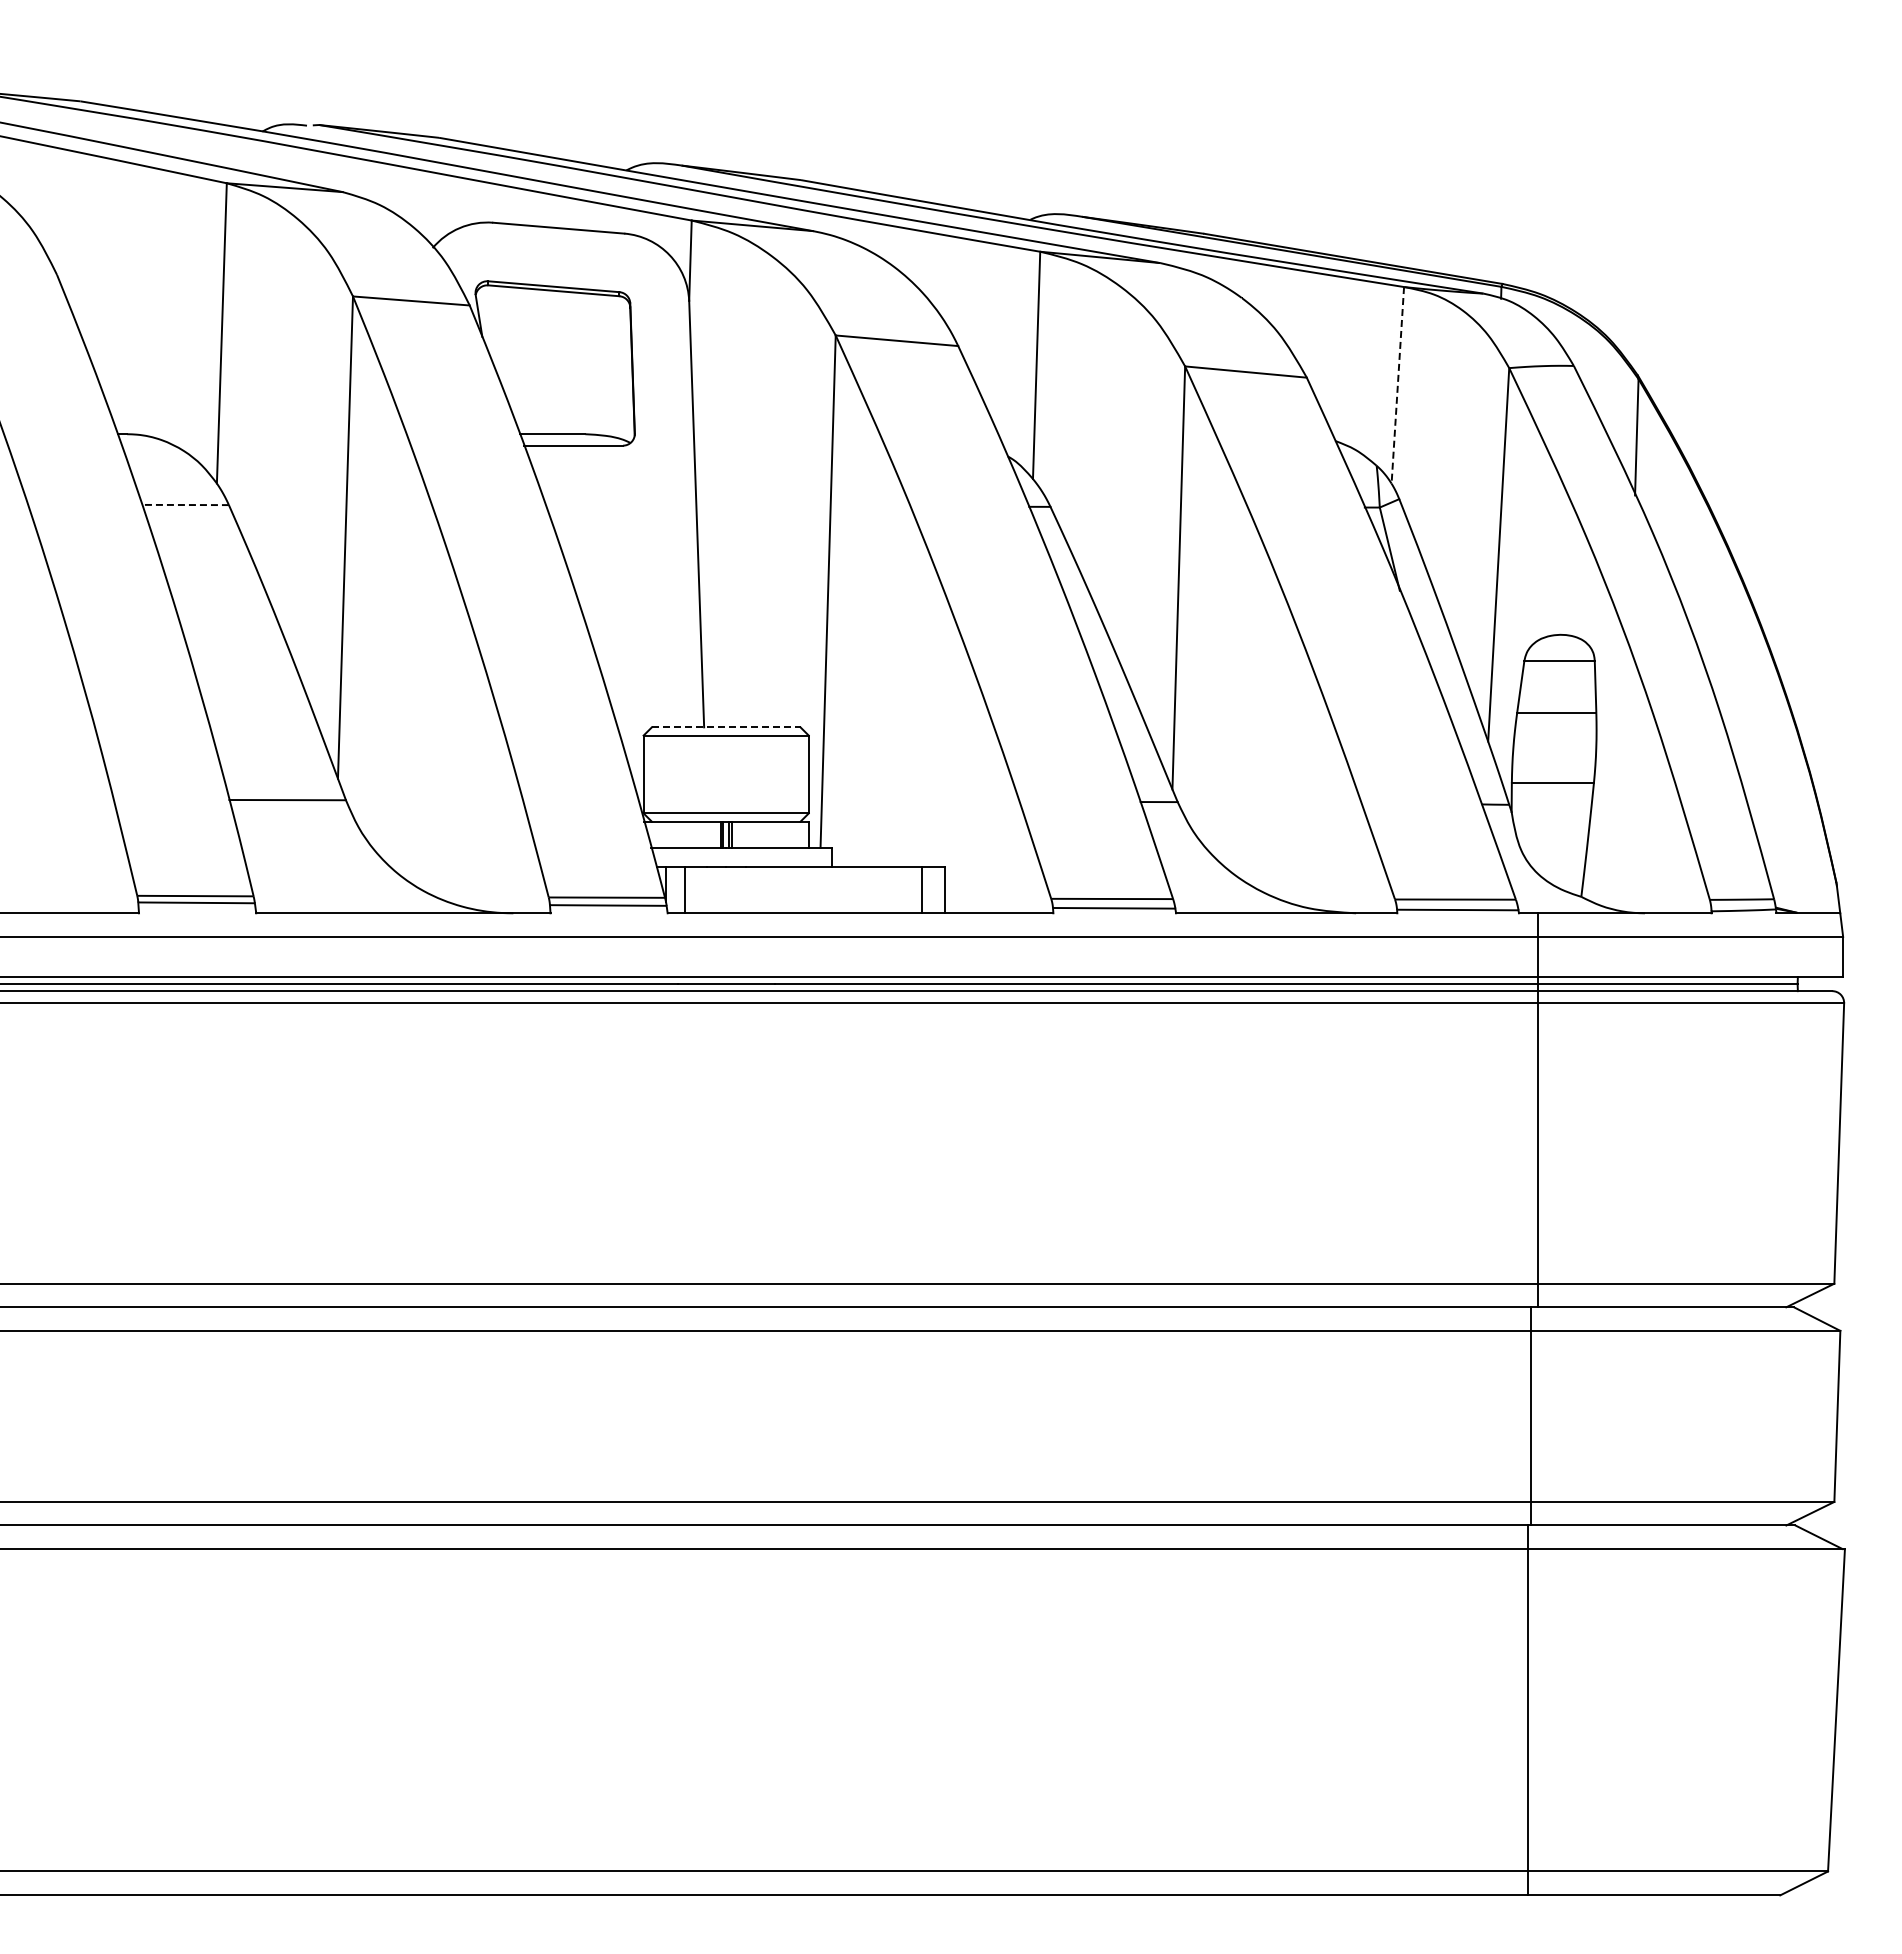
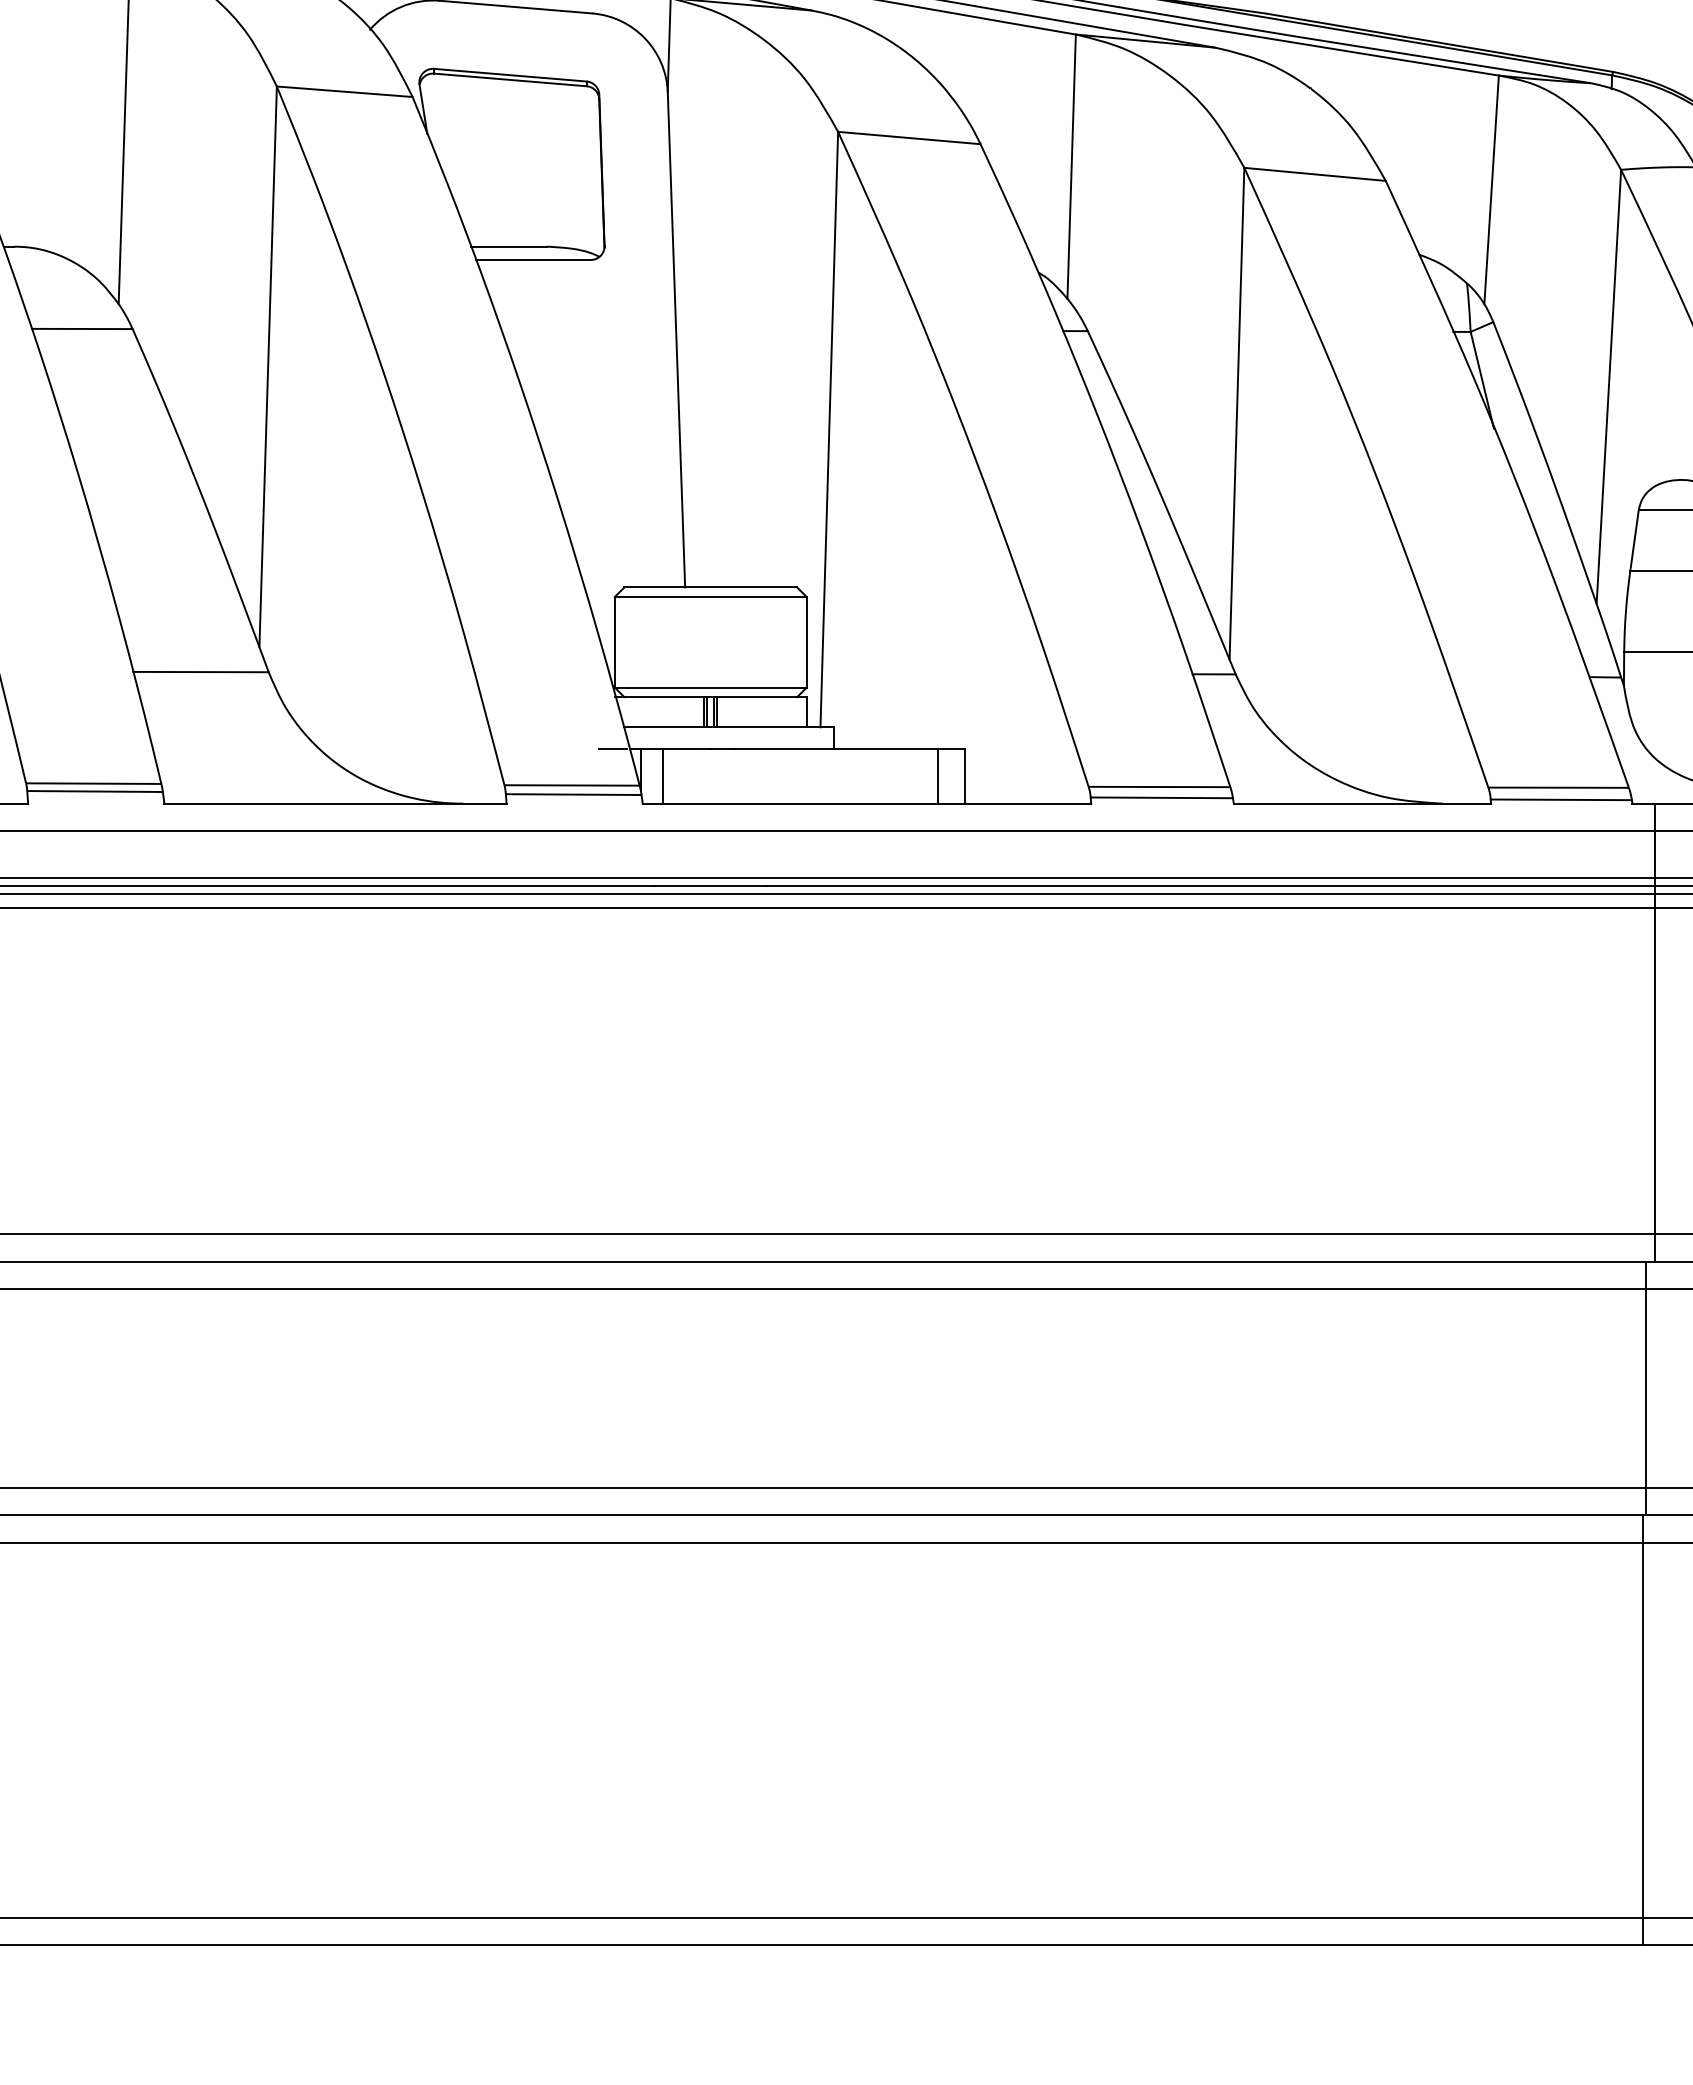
line: (1397, 385) -> (1491, 190), dashed -> solid
line: (185, 505) -> (82, 329), dashed -> solid
line: (726, 727) -> (711, 587), dashed -> solid
line: (641, 866) -> (612, 749), added

